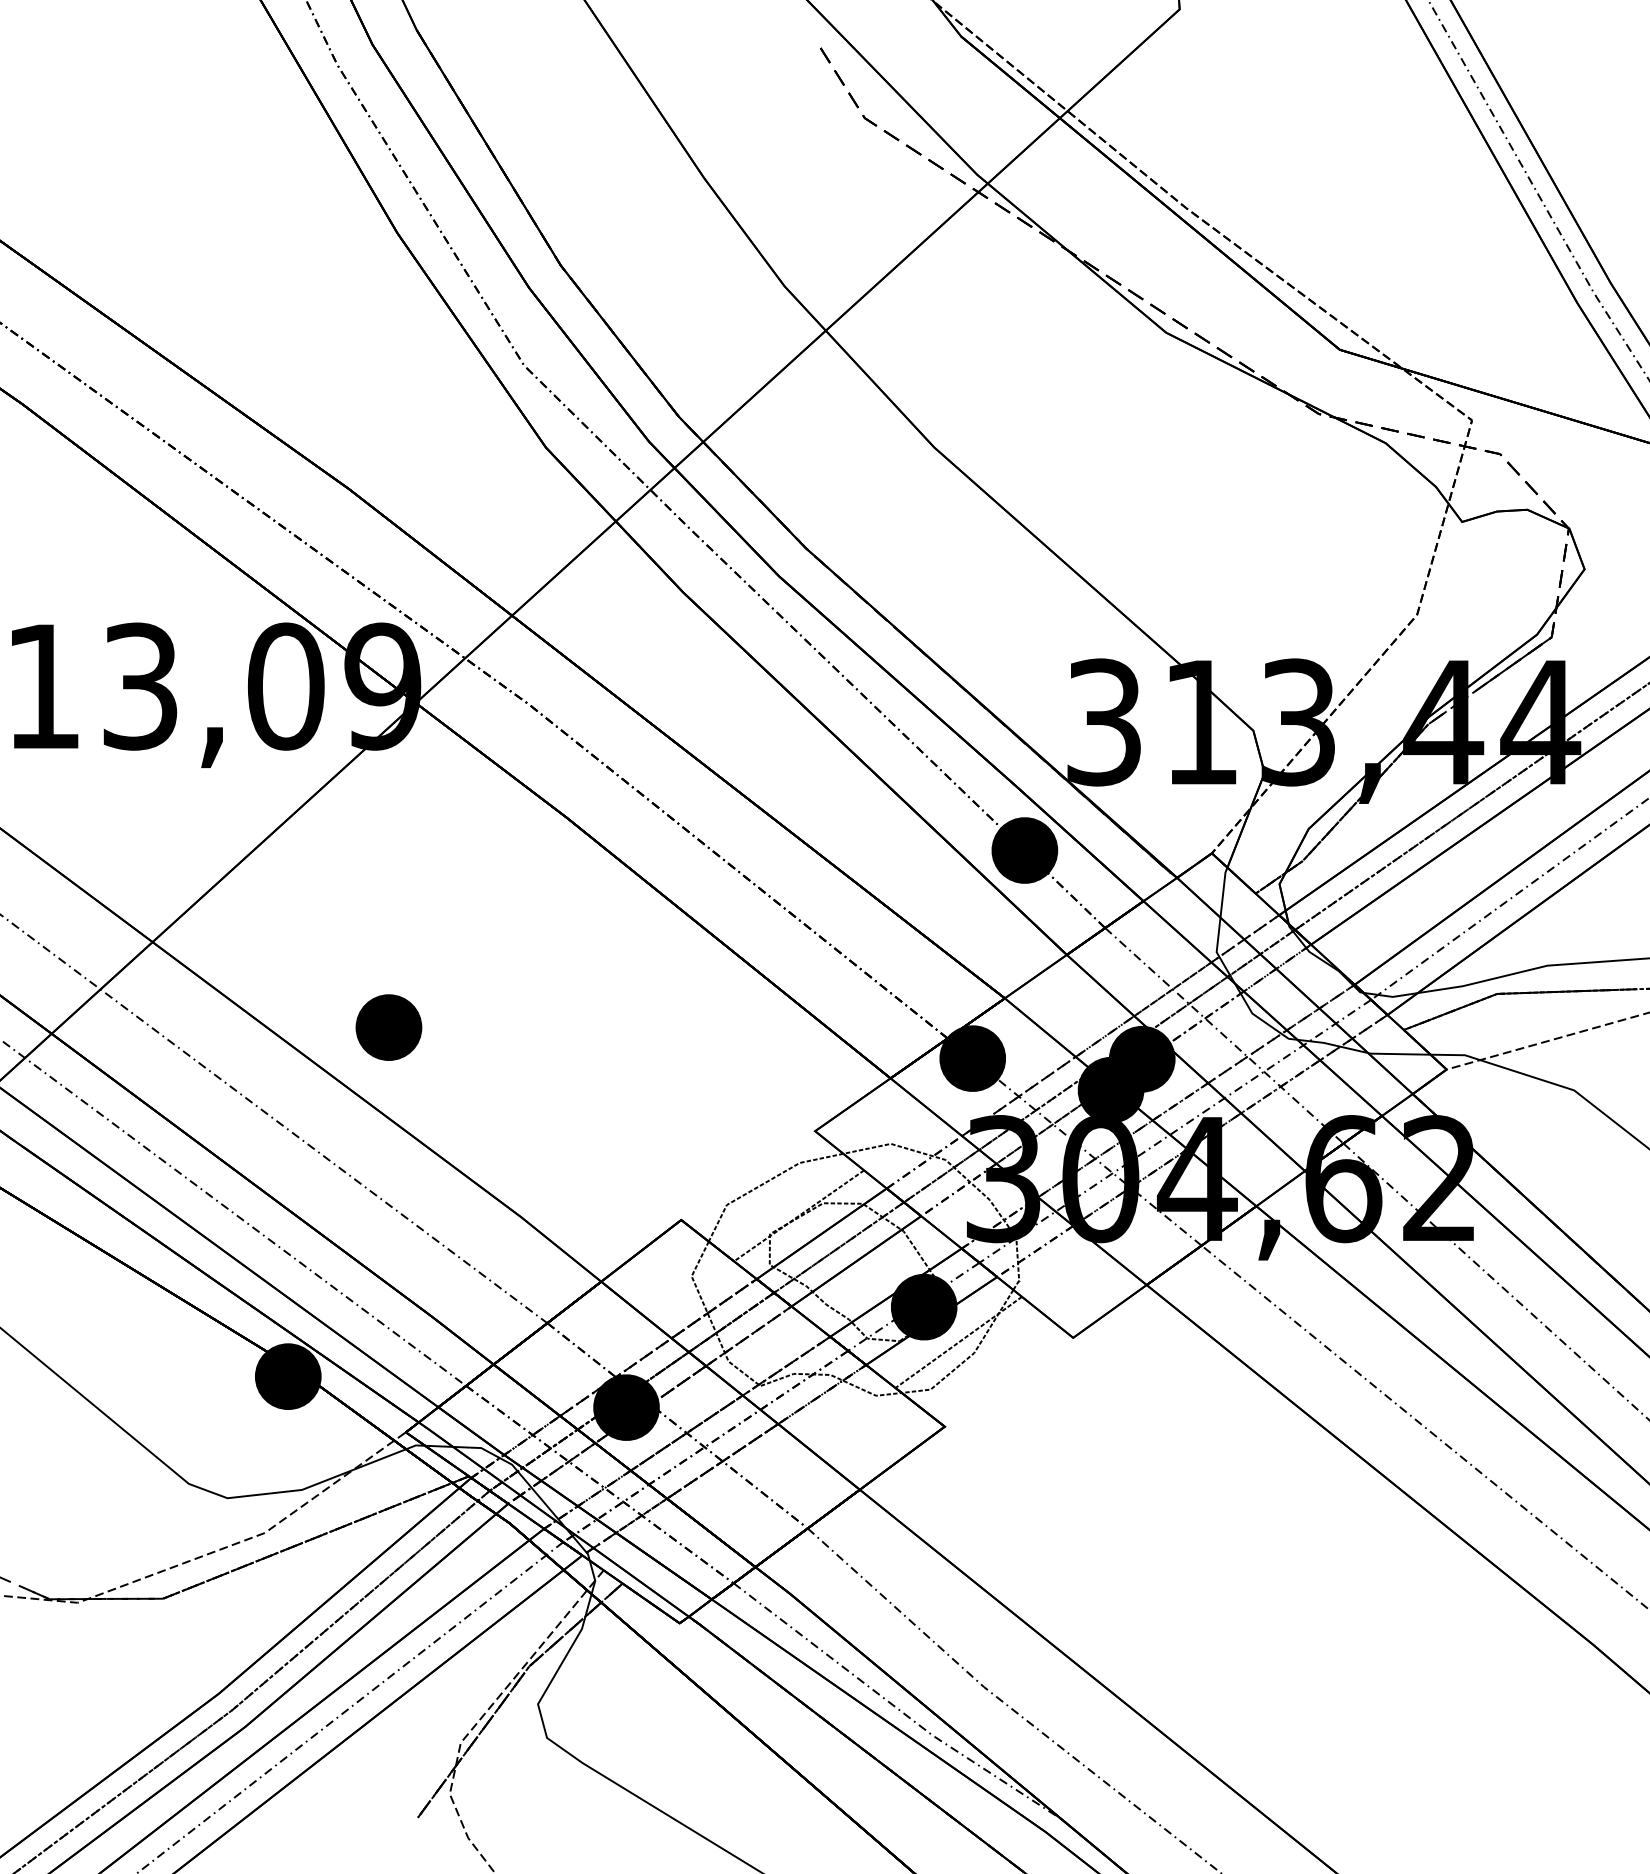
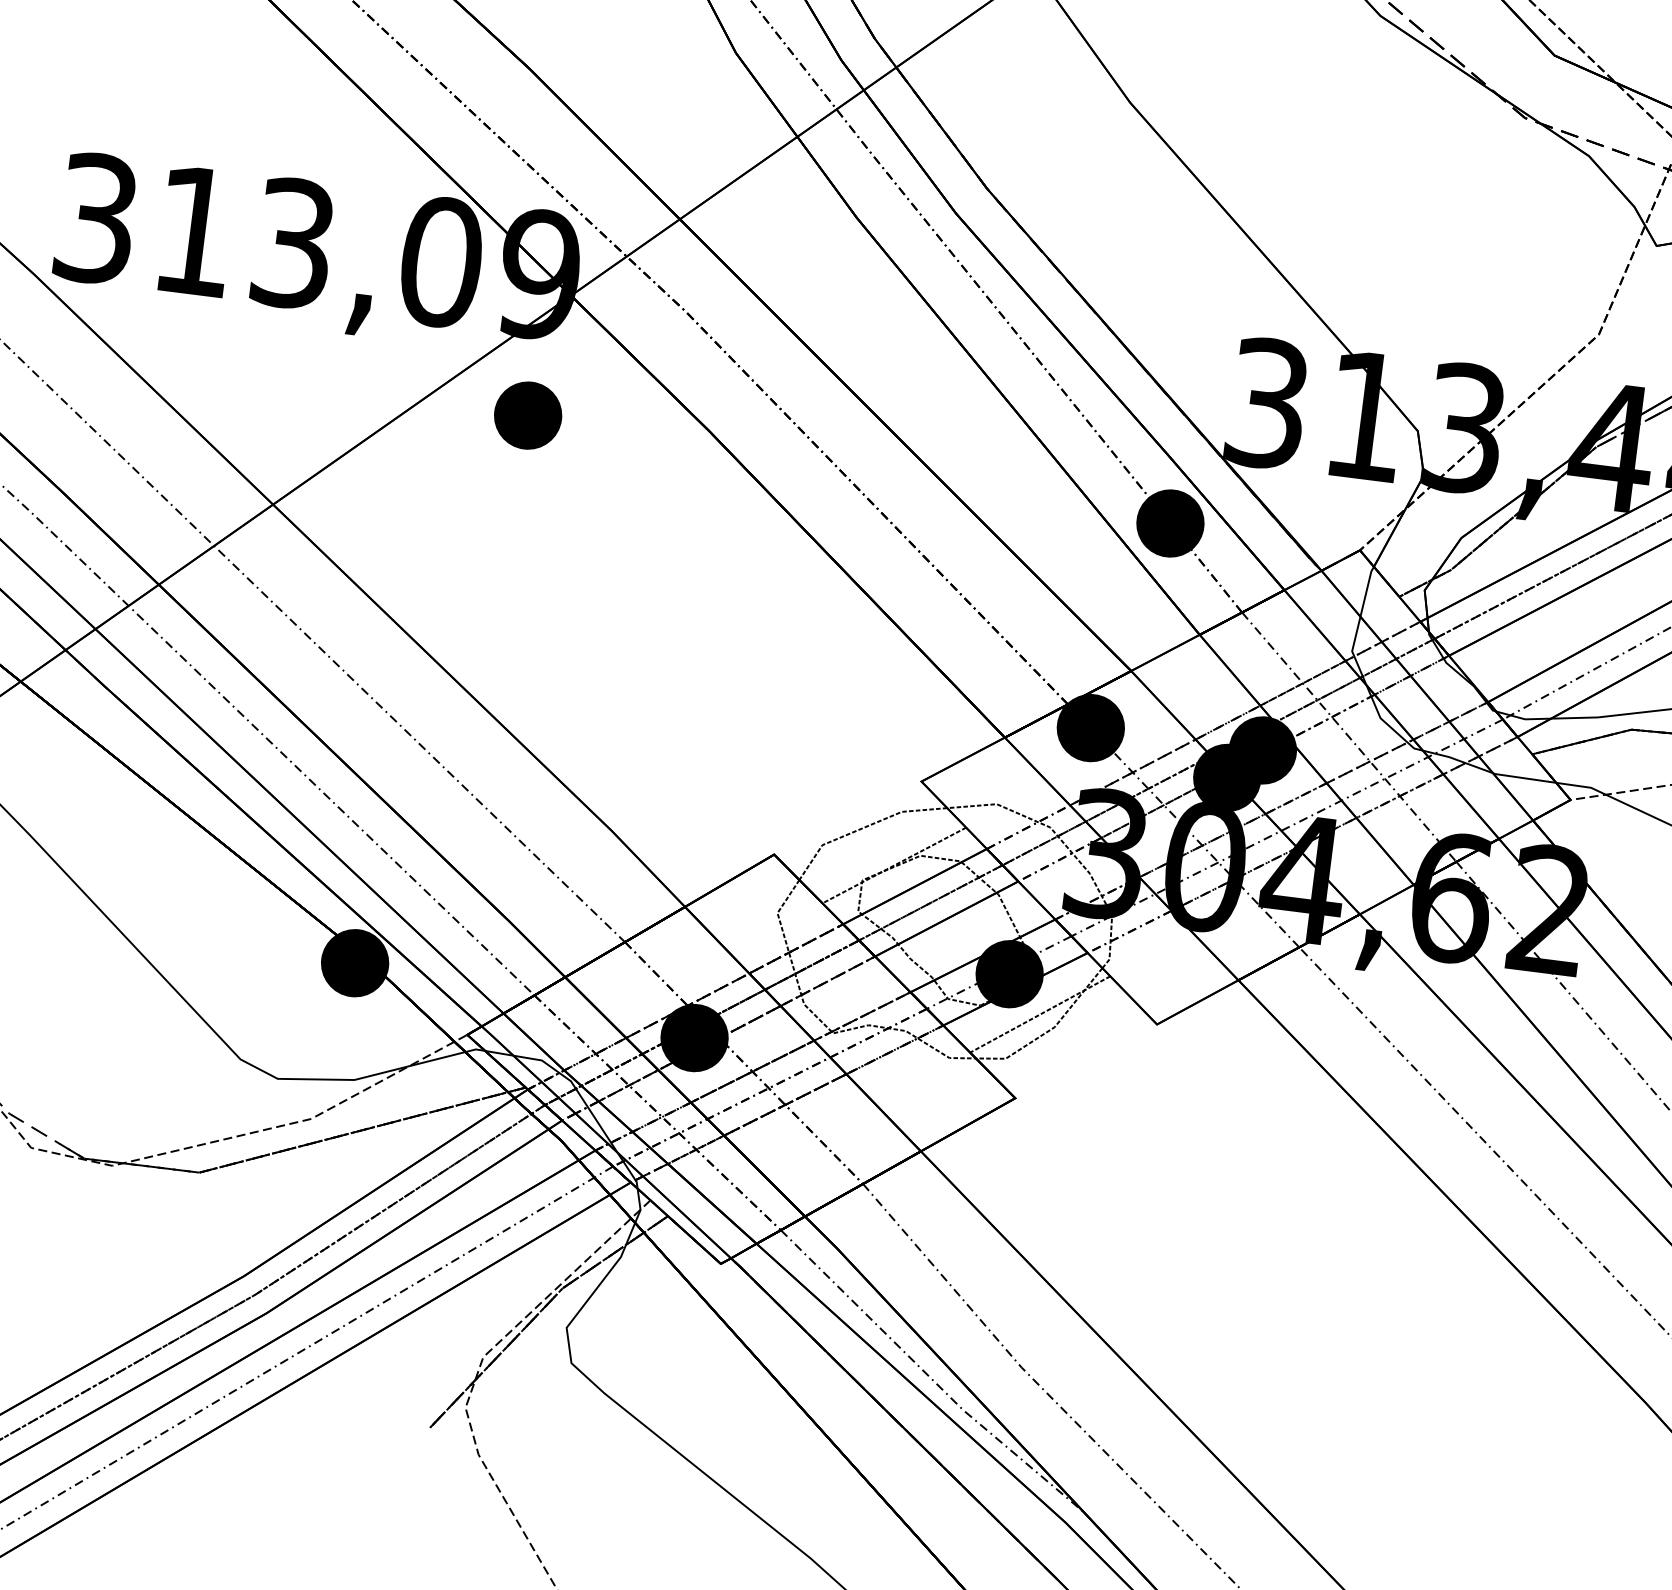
part: (388, 1027) -> (527, 415), moved

